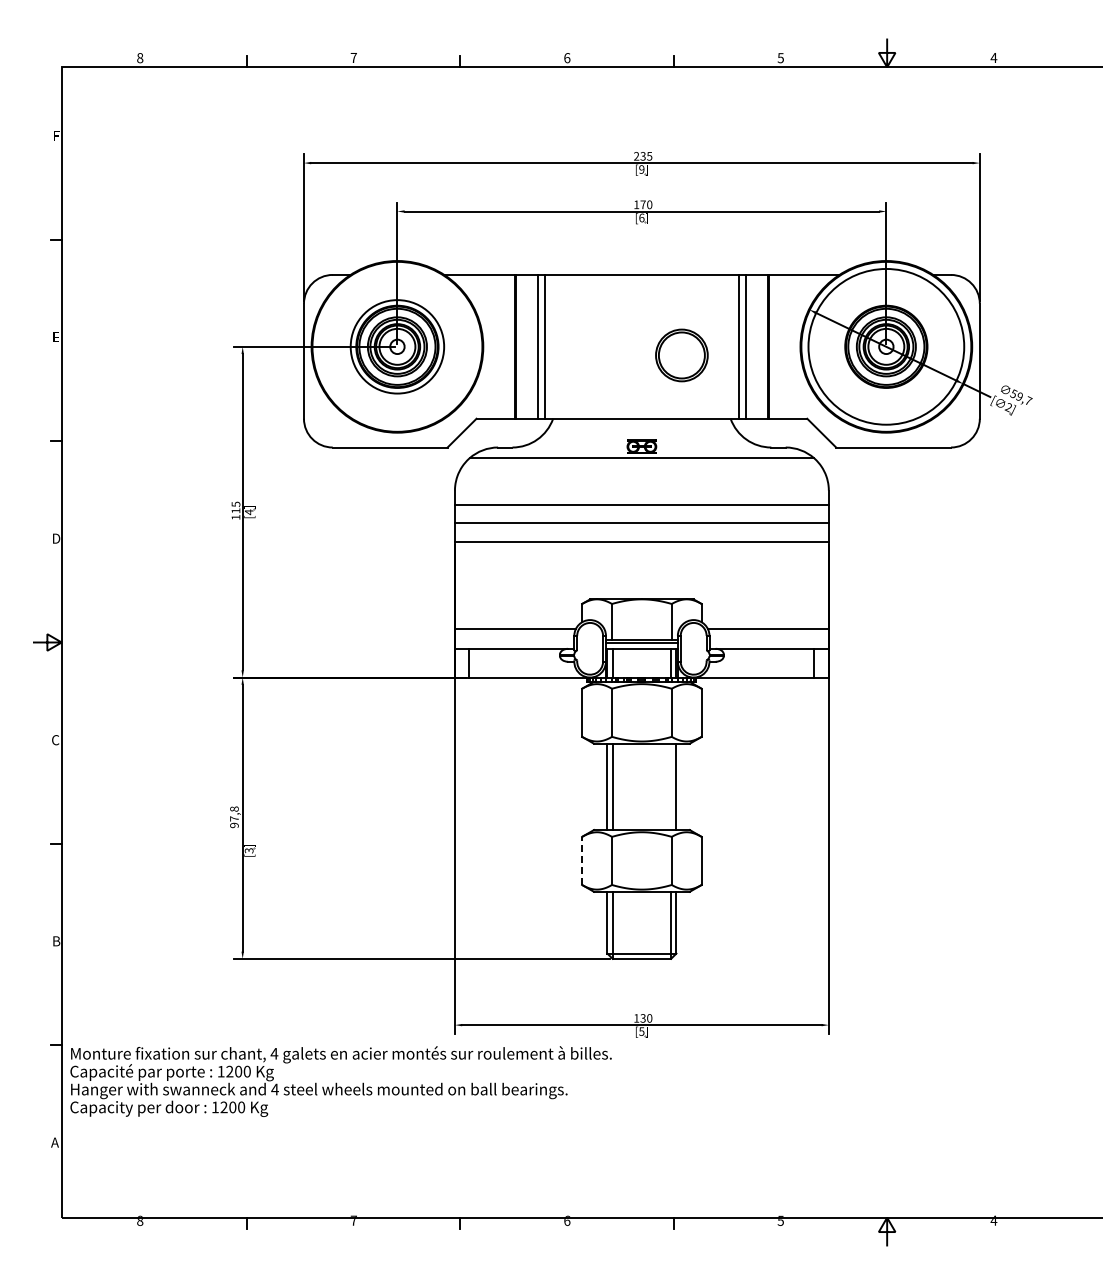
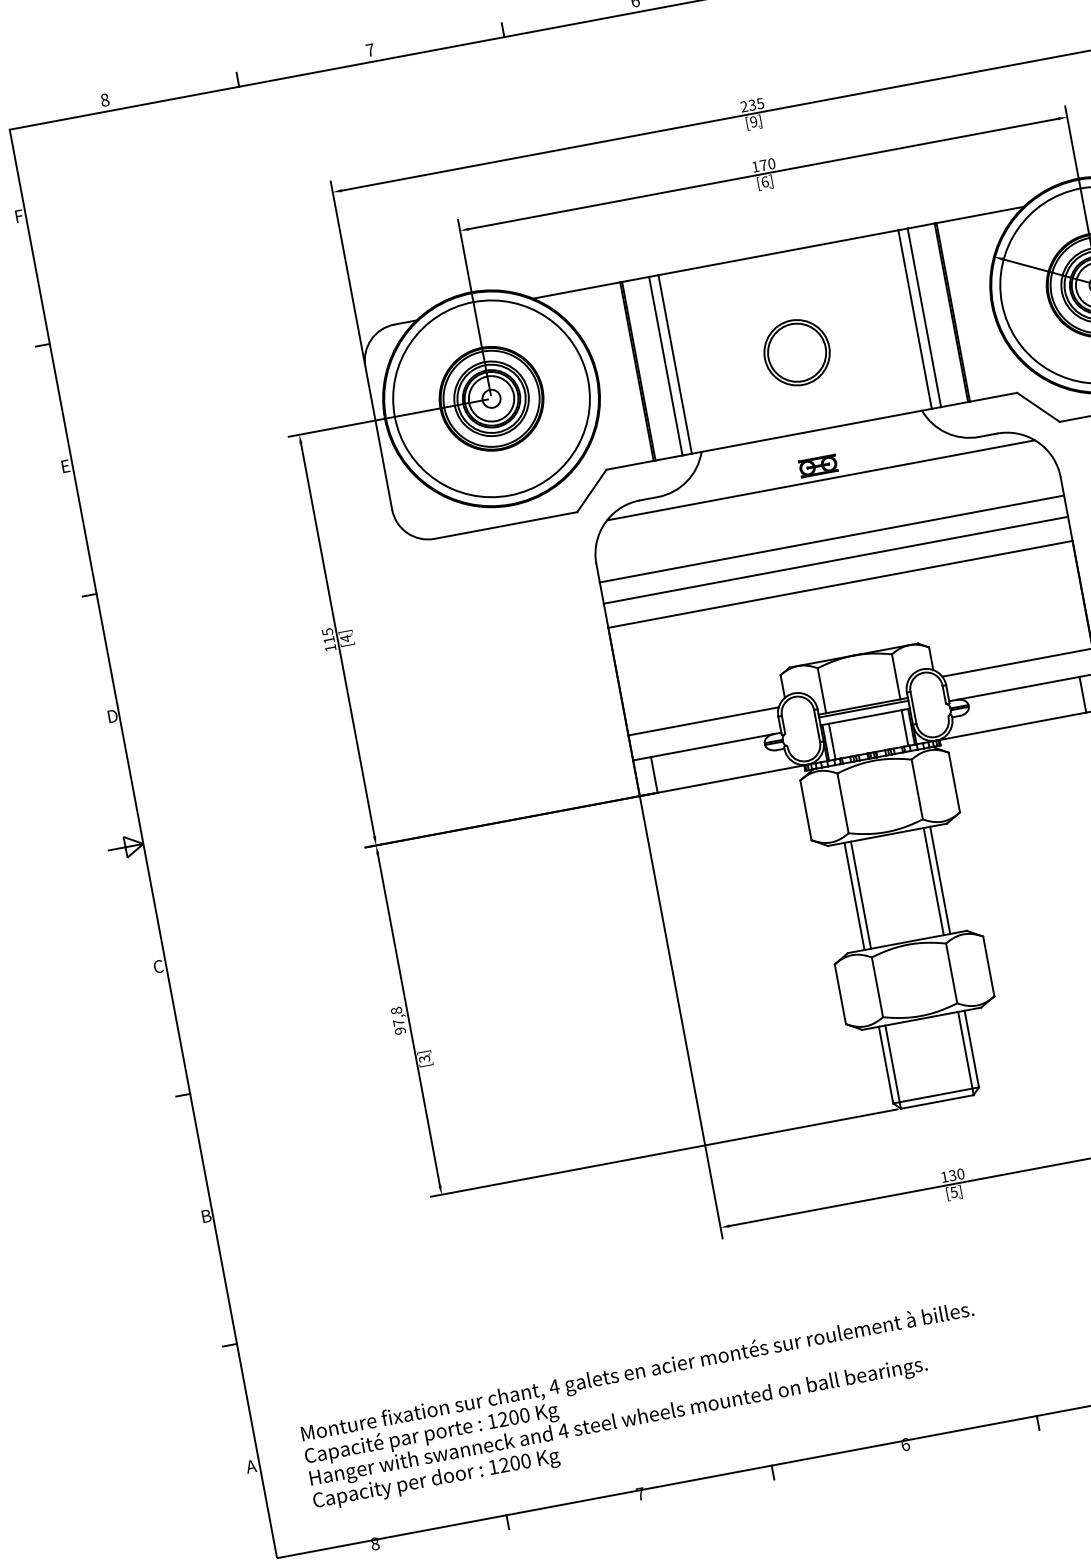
circle: (397, 346) -> (491, 398), size x1.67
part: (681, 355) -> (796, 352), moved
line: (671, 786) -> (934, 881), added
line: (582, 860) -> (840, 993), dashed -> solid
text: (340, 1081) -> (642, 1405), moved

